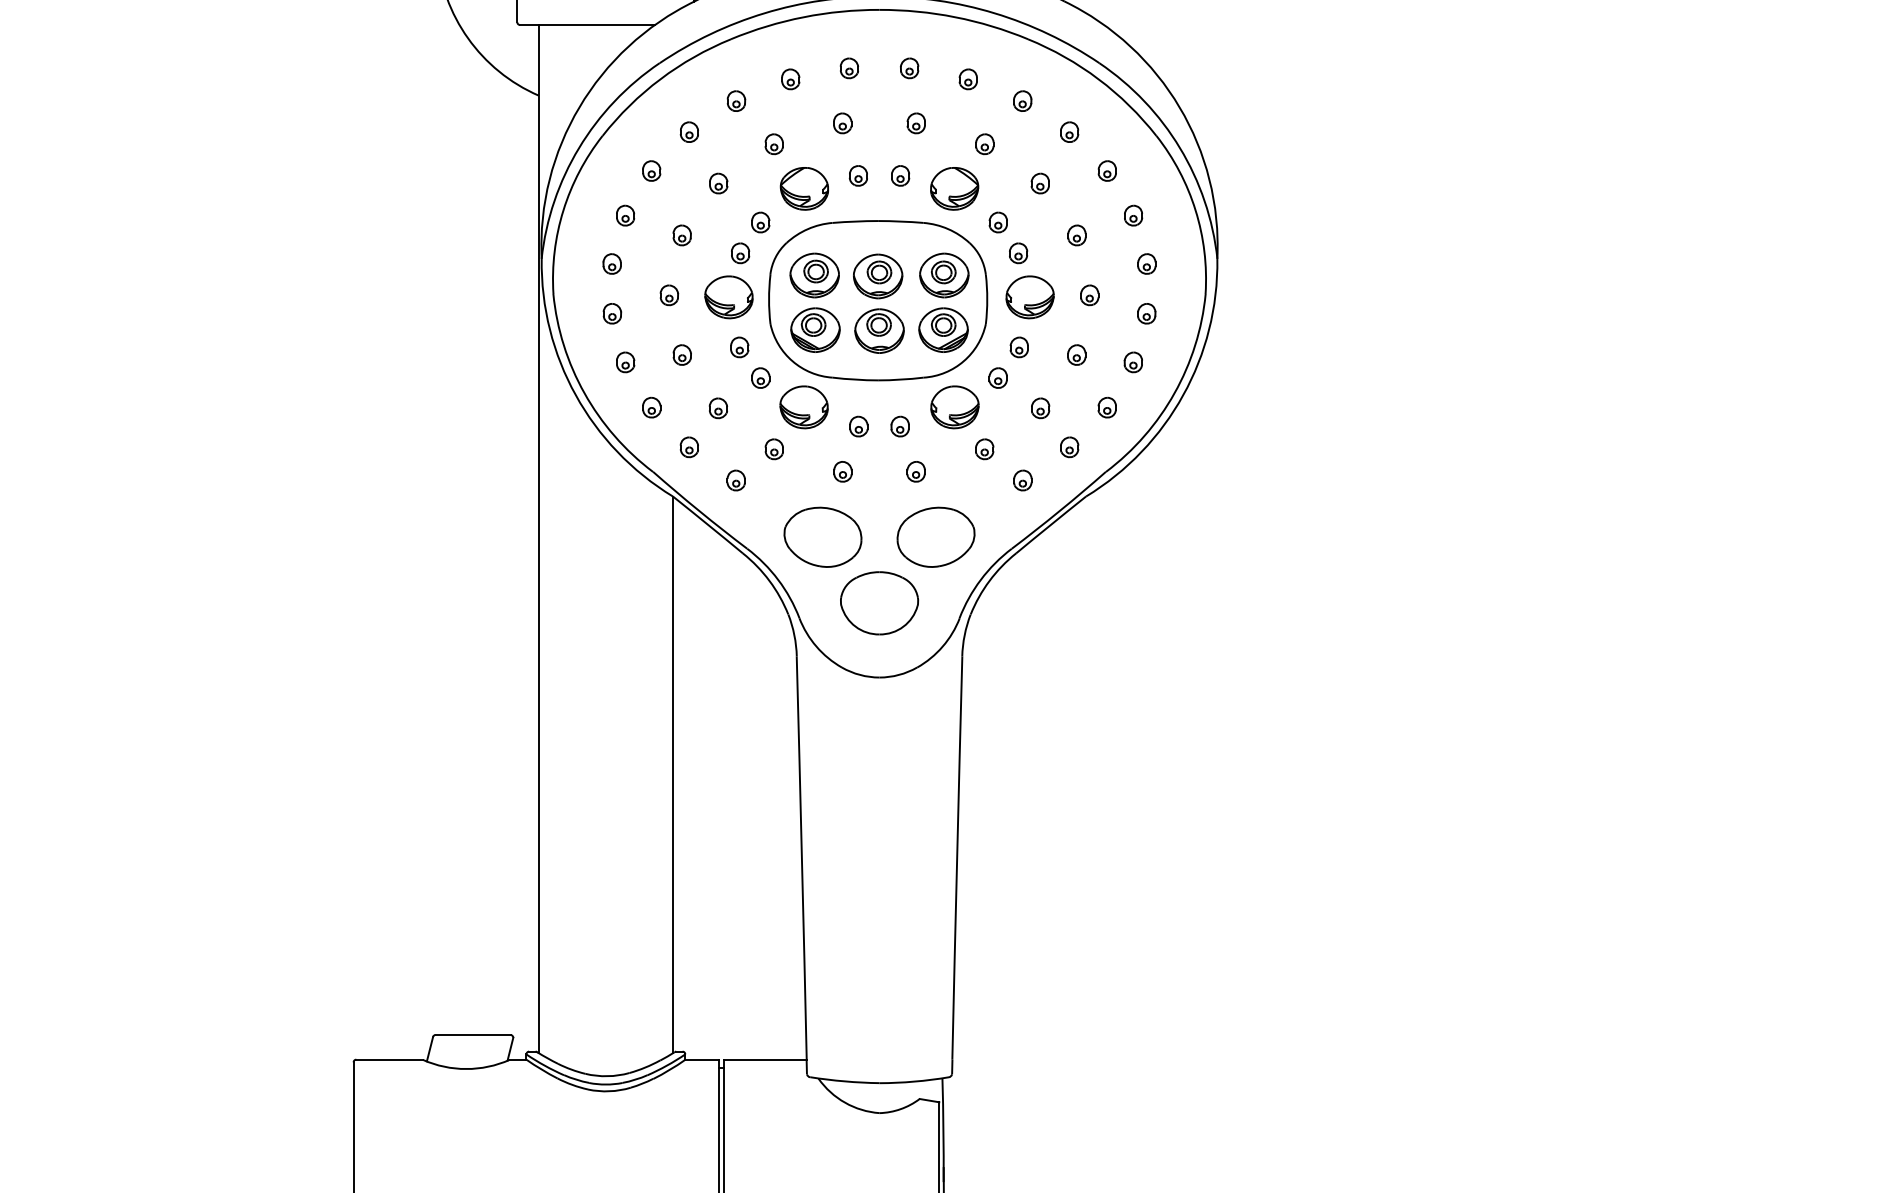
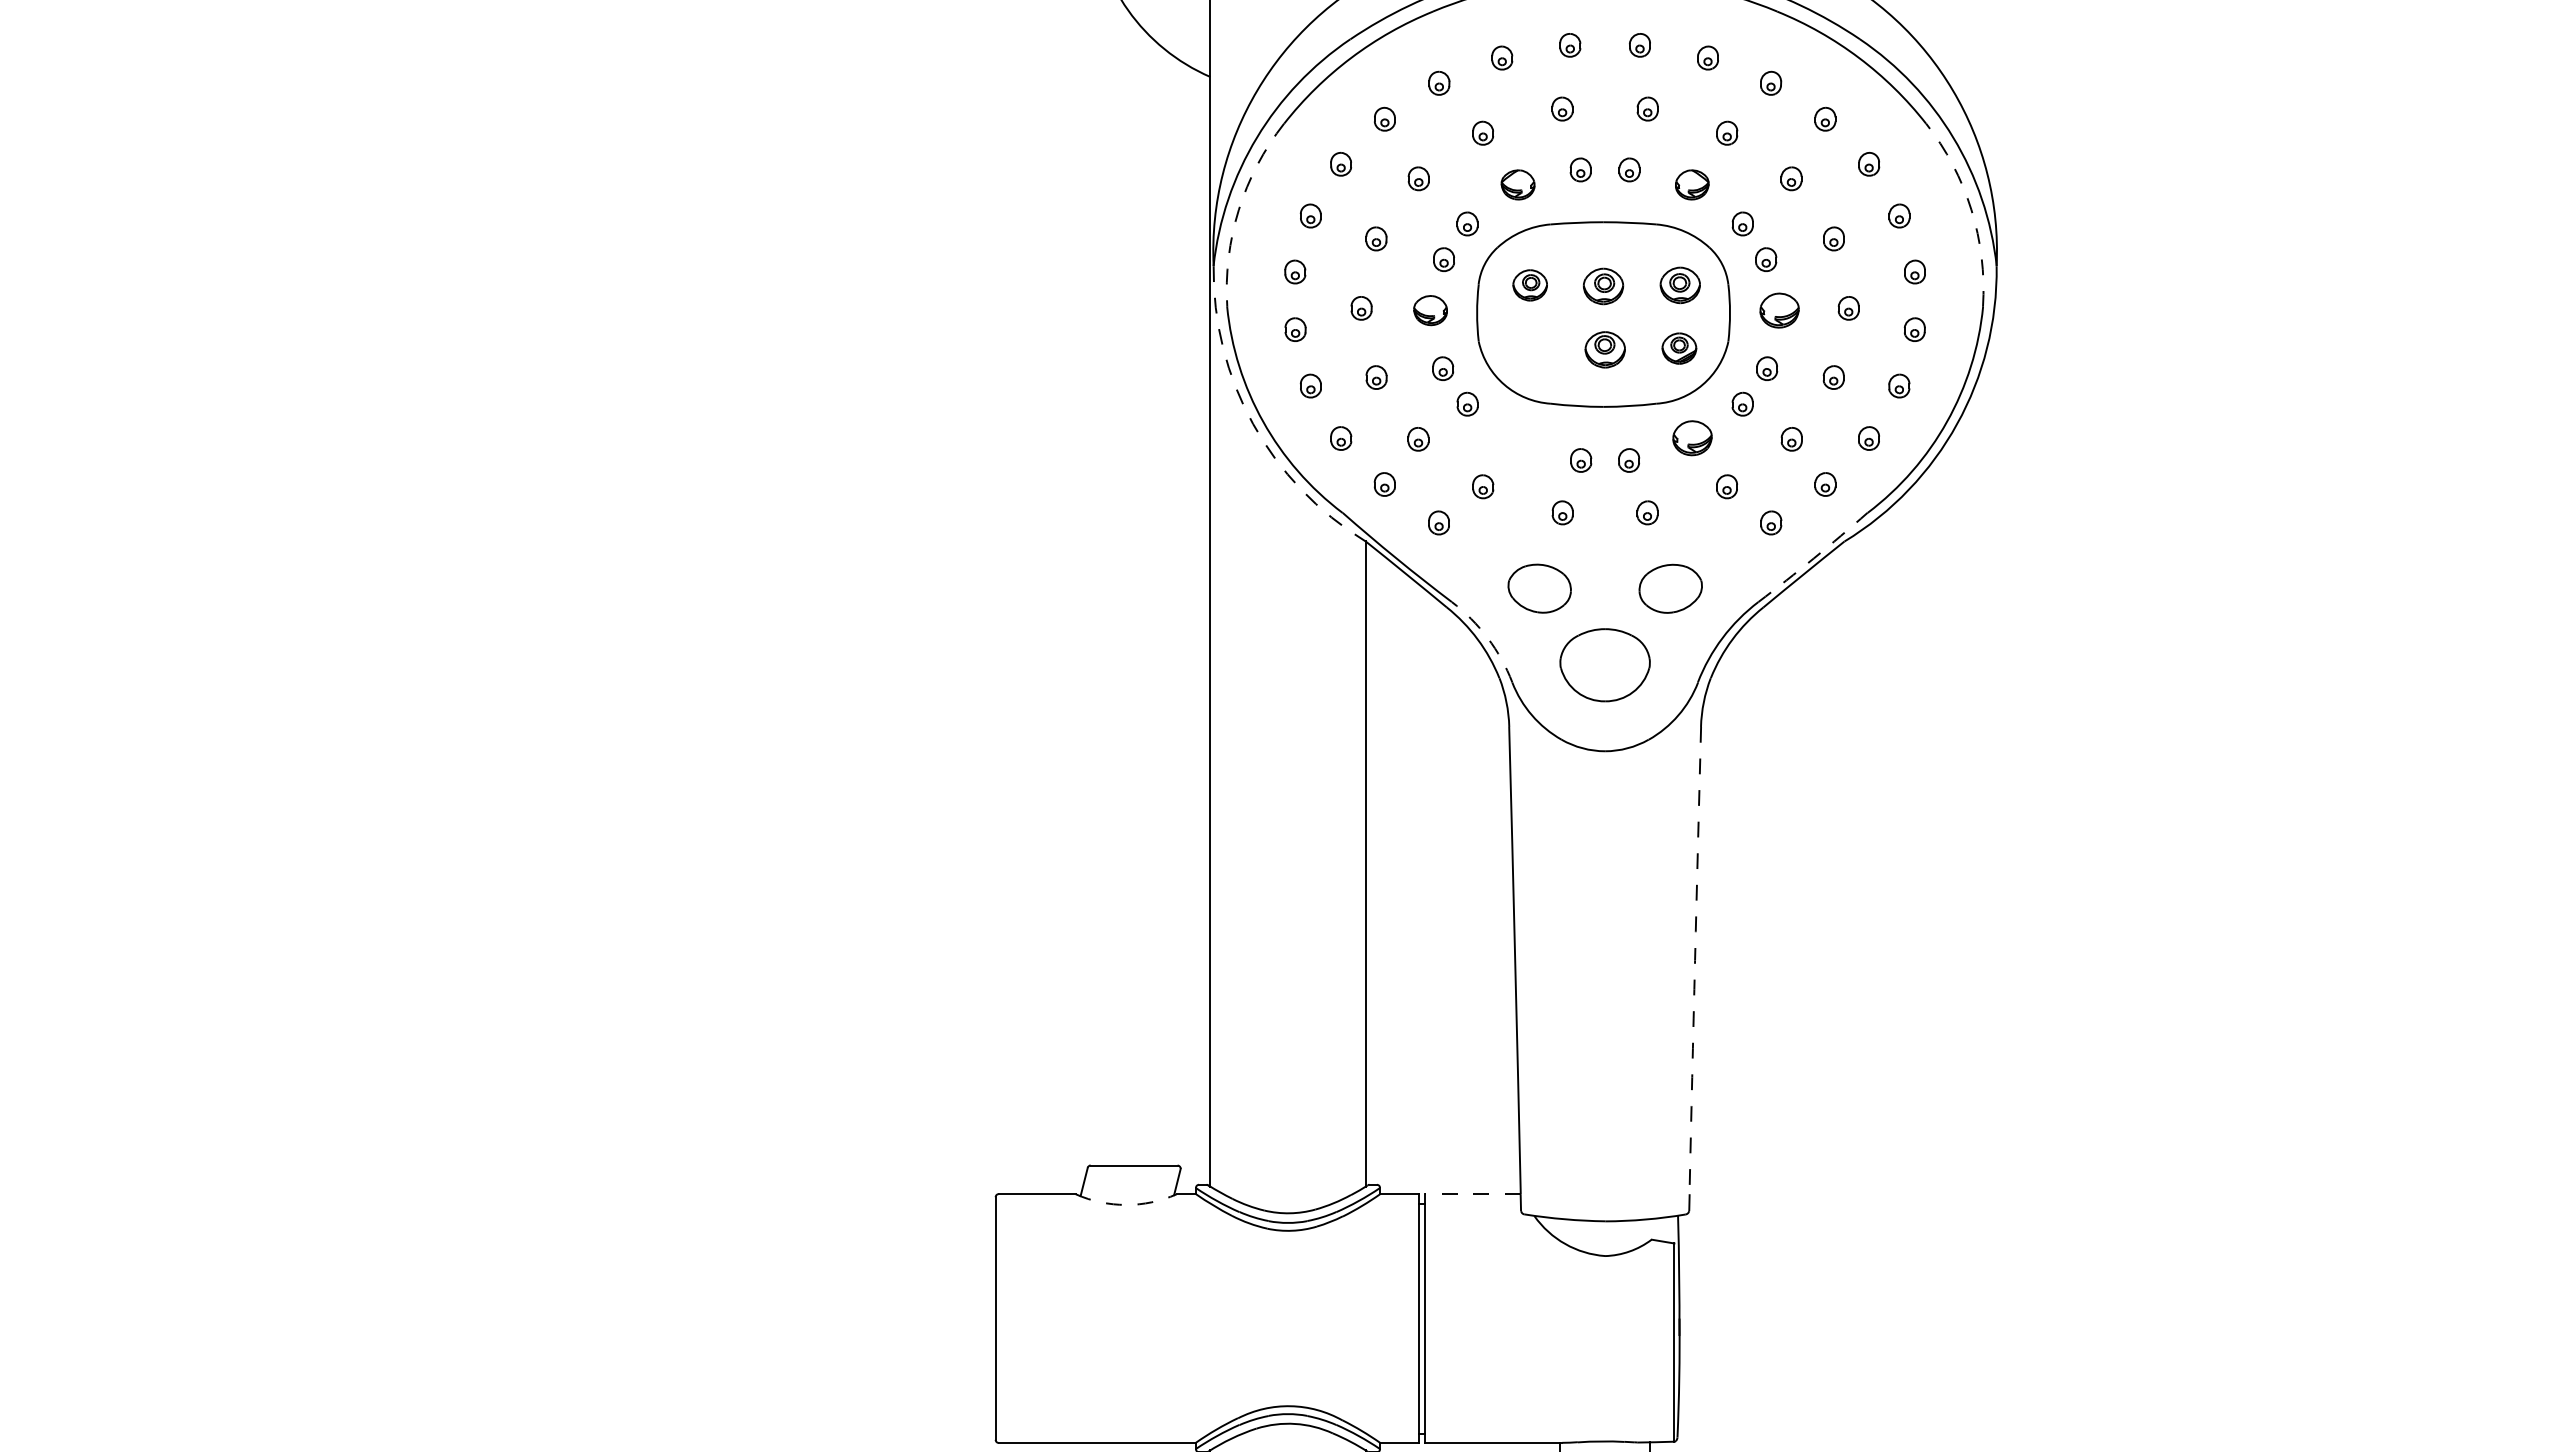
part: (803, 188) -> (1517, 184), size x0.6
part: (954, 188) -> (1692, 184), size x0.6
arc: (563, 210) -> (1238, 209), solid -> dashed
arc: (1195, 210) -> (1971, 209), solid -> dashed
part: (815, 275) -> (1530, 285), size x0.6
part: (944, 275) -> (1680, 285), size x0.7
part: (878, 276) -> (1603, 286), size x0.7
part: (728, 297) -> (1430, 310), size x0.6
part: (1029, 297) -> (1779, 310), size x0.7
part: (815, 329) -> (1530, 348), removed
part: (943, 329) -> (1679, 348), size x0.6
part: (879, 330) -> (1605, 349), size x0.7
arc: (576, 395) -> (1253, 424), solid -> dashed
part: (803, 407) -> (1517, 438), removed
part: (954, 407) -> (1692, 438), size x0.7
arc: (1059, 511) -> (1813, 558), solid -> dashed
part: (822, 537) -> (1539, 588), size x0.7
part: (935, 537) -> (1670, 588), size x0.7
arc: (778, 580) -> (1487, 638), solid -> dashed
arc: (957, 858) -> (1695, 960), solid -> dashed
line: (765, 1060) -> (1473, 1194), solid -> dashed
arc: (466, 1068) -> (1126, 1204), solid -> dashed

